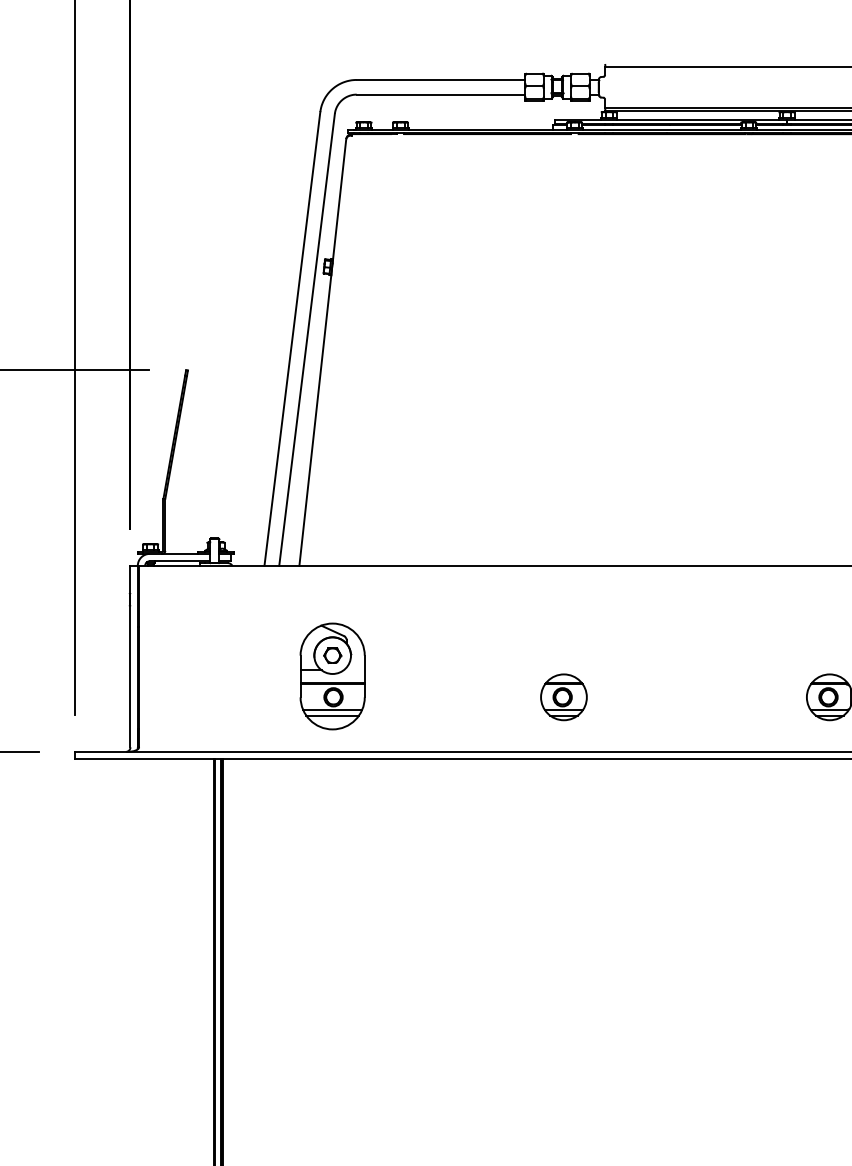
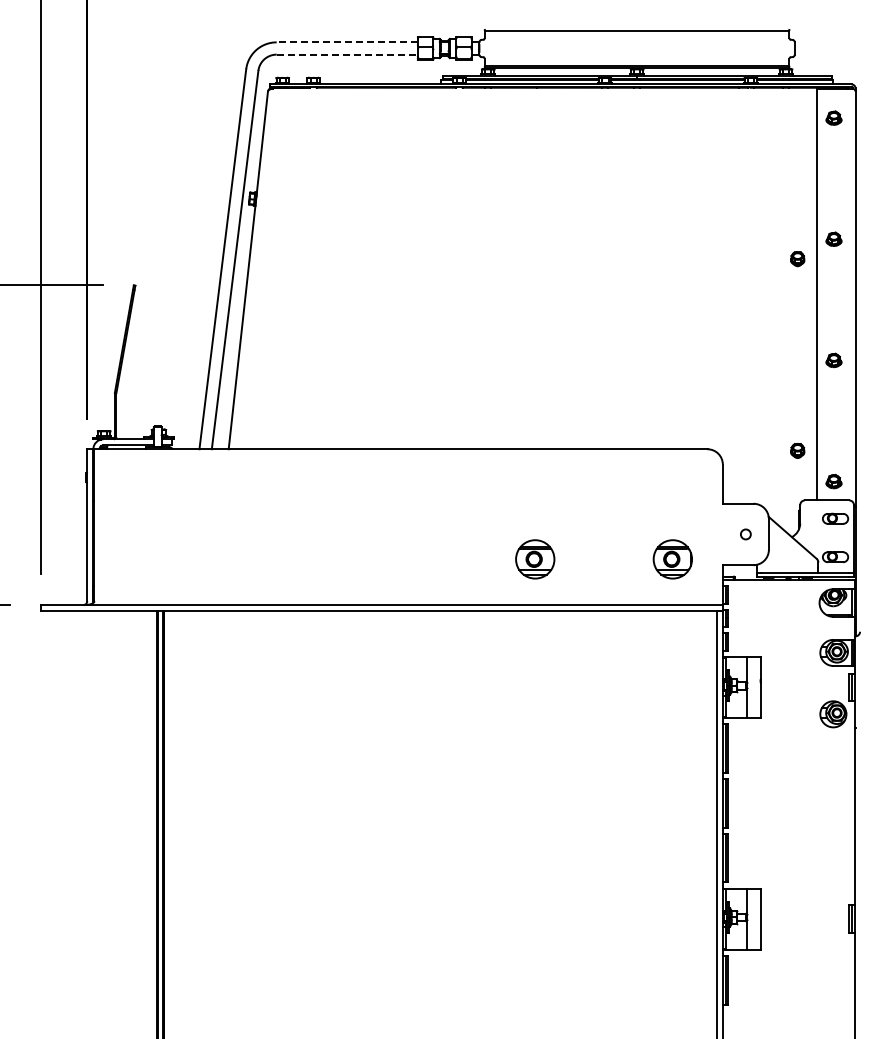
line: (441, 80) -> (347, 42), solid -> dashed
line: (441, 94) -> (347, 54), solid -> dashed
part: (332, 675) -> (256, 541), removed
part: (564, 697) -> (535, 559), moved

